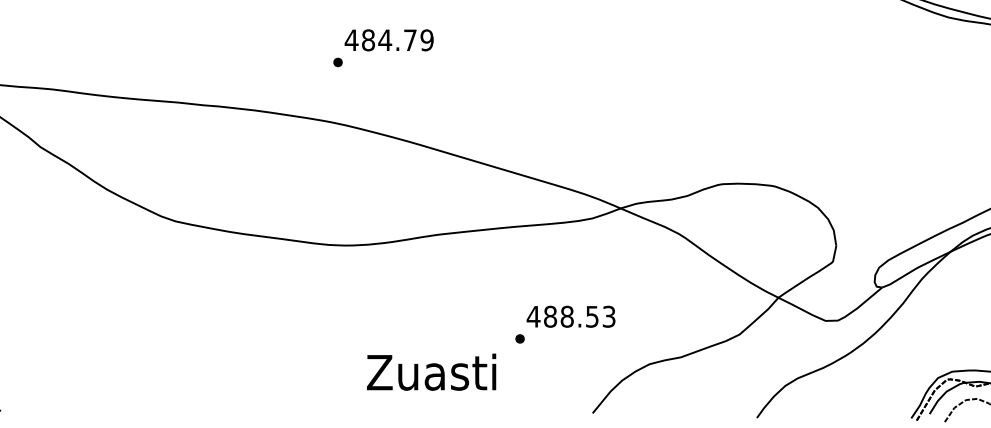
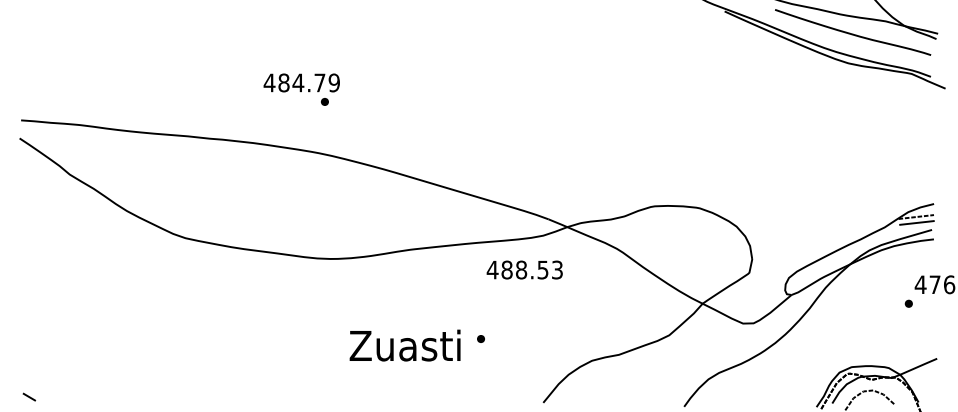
text: (388, 39) -> (301, 82), moved
text: (570, 316) -> (524, 269), moved
text: (430, 372) -> (404, 345), moved

